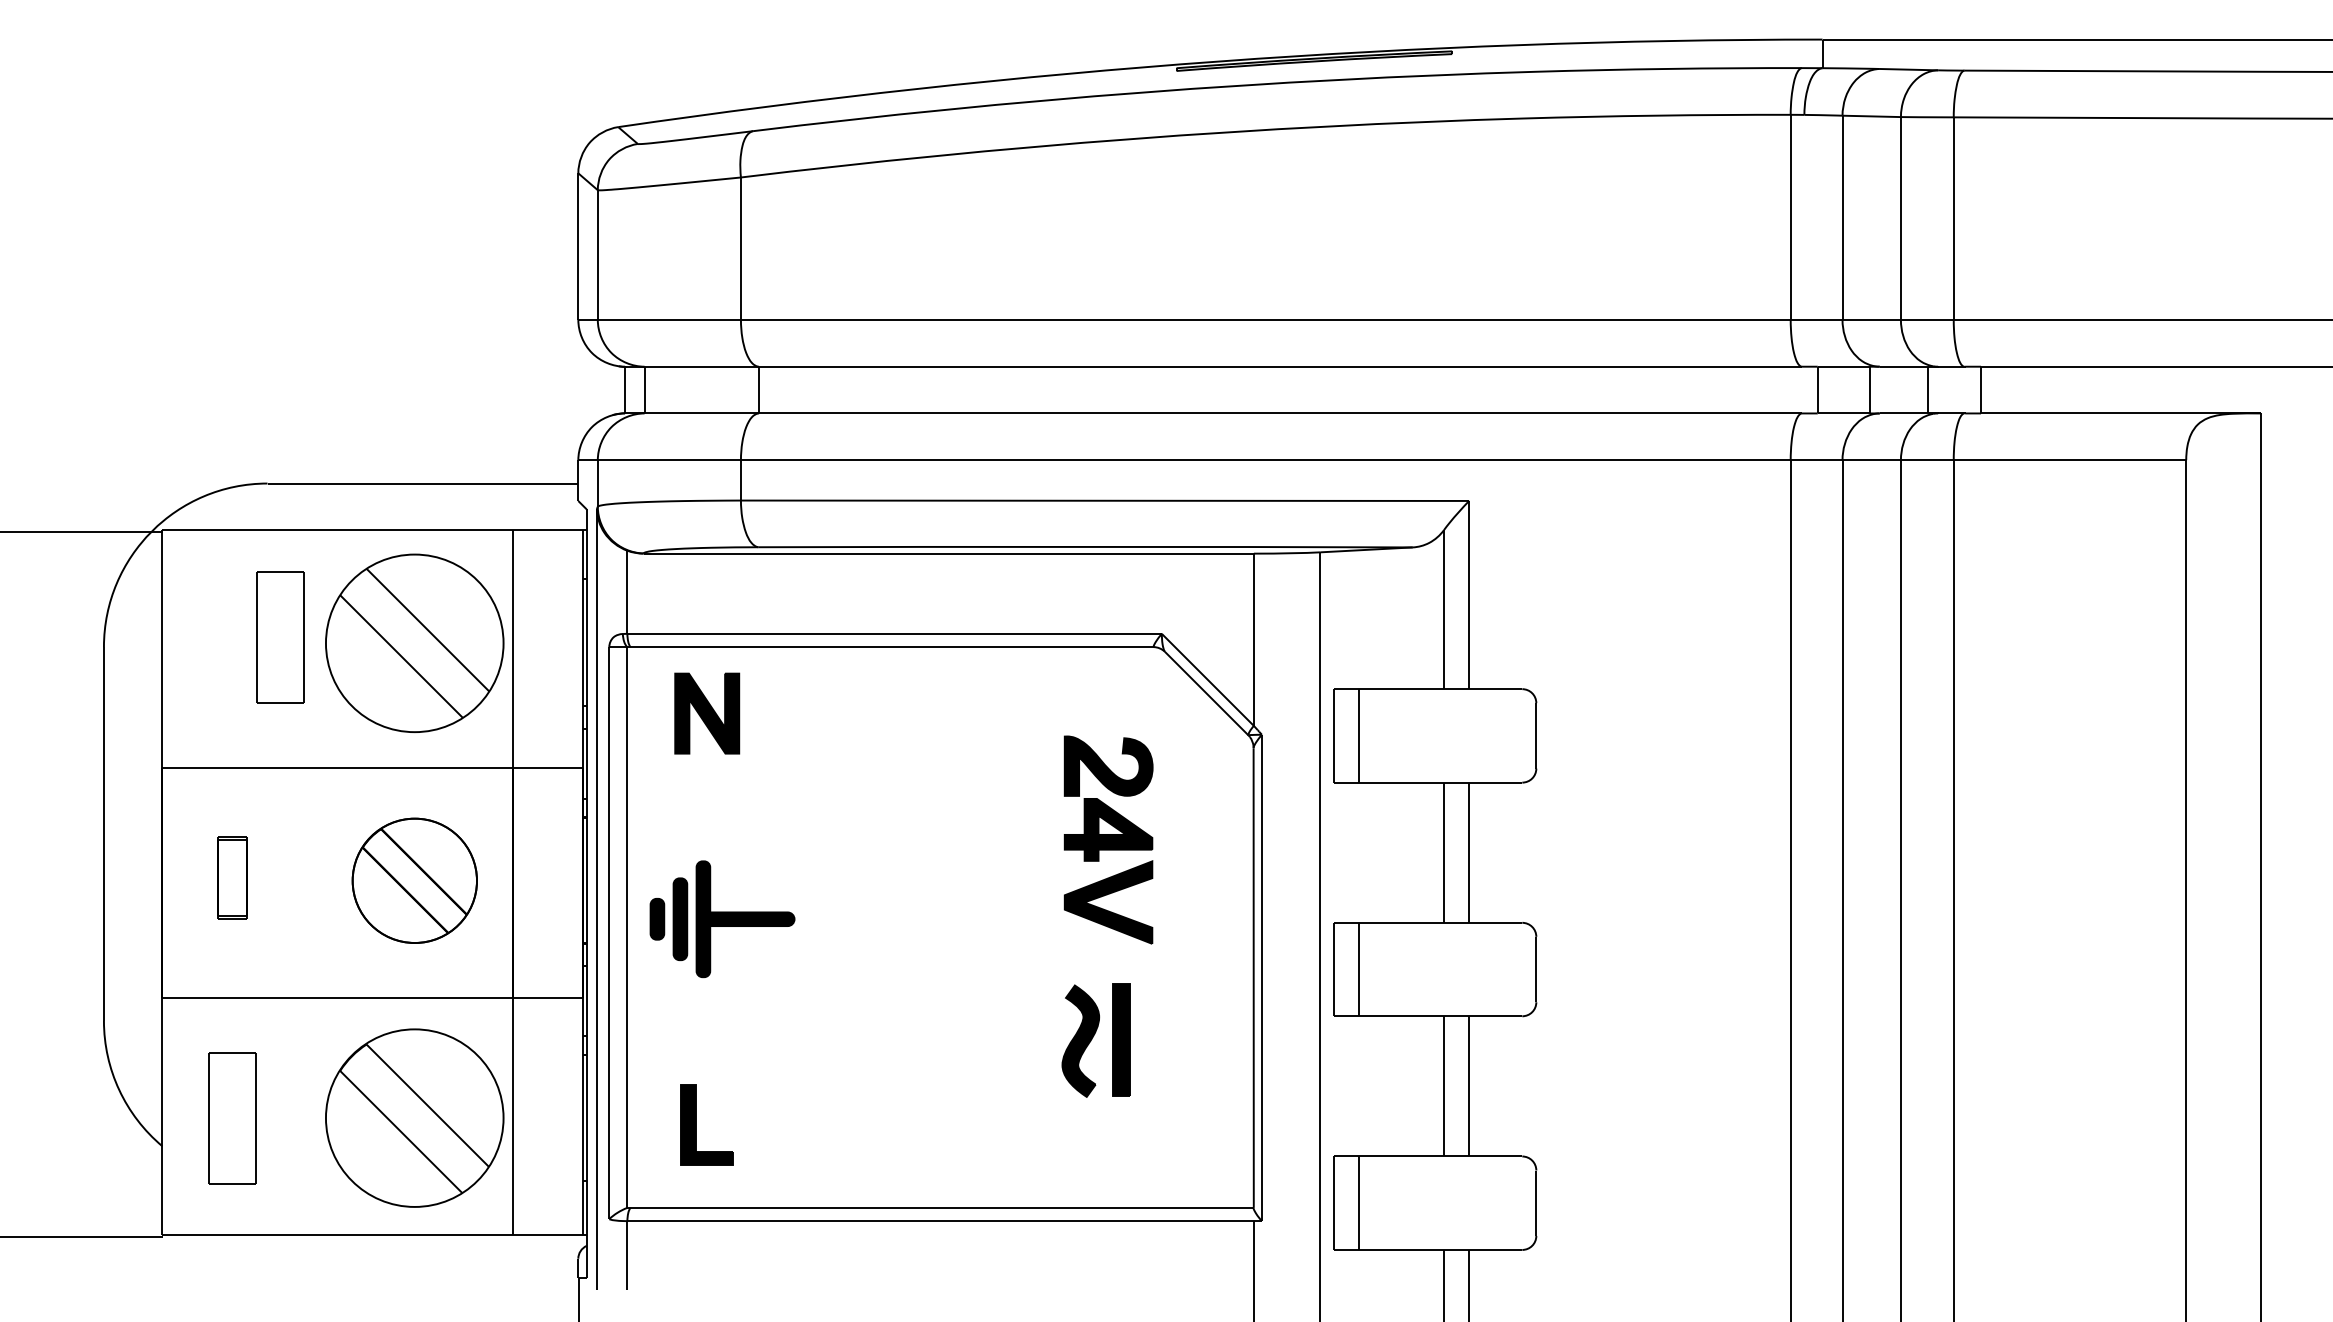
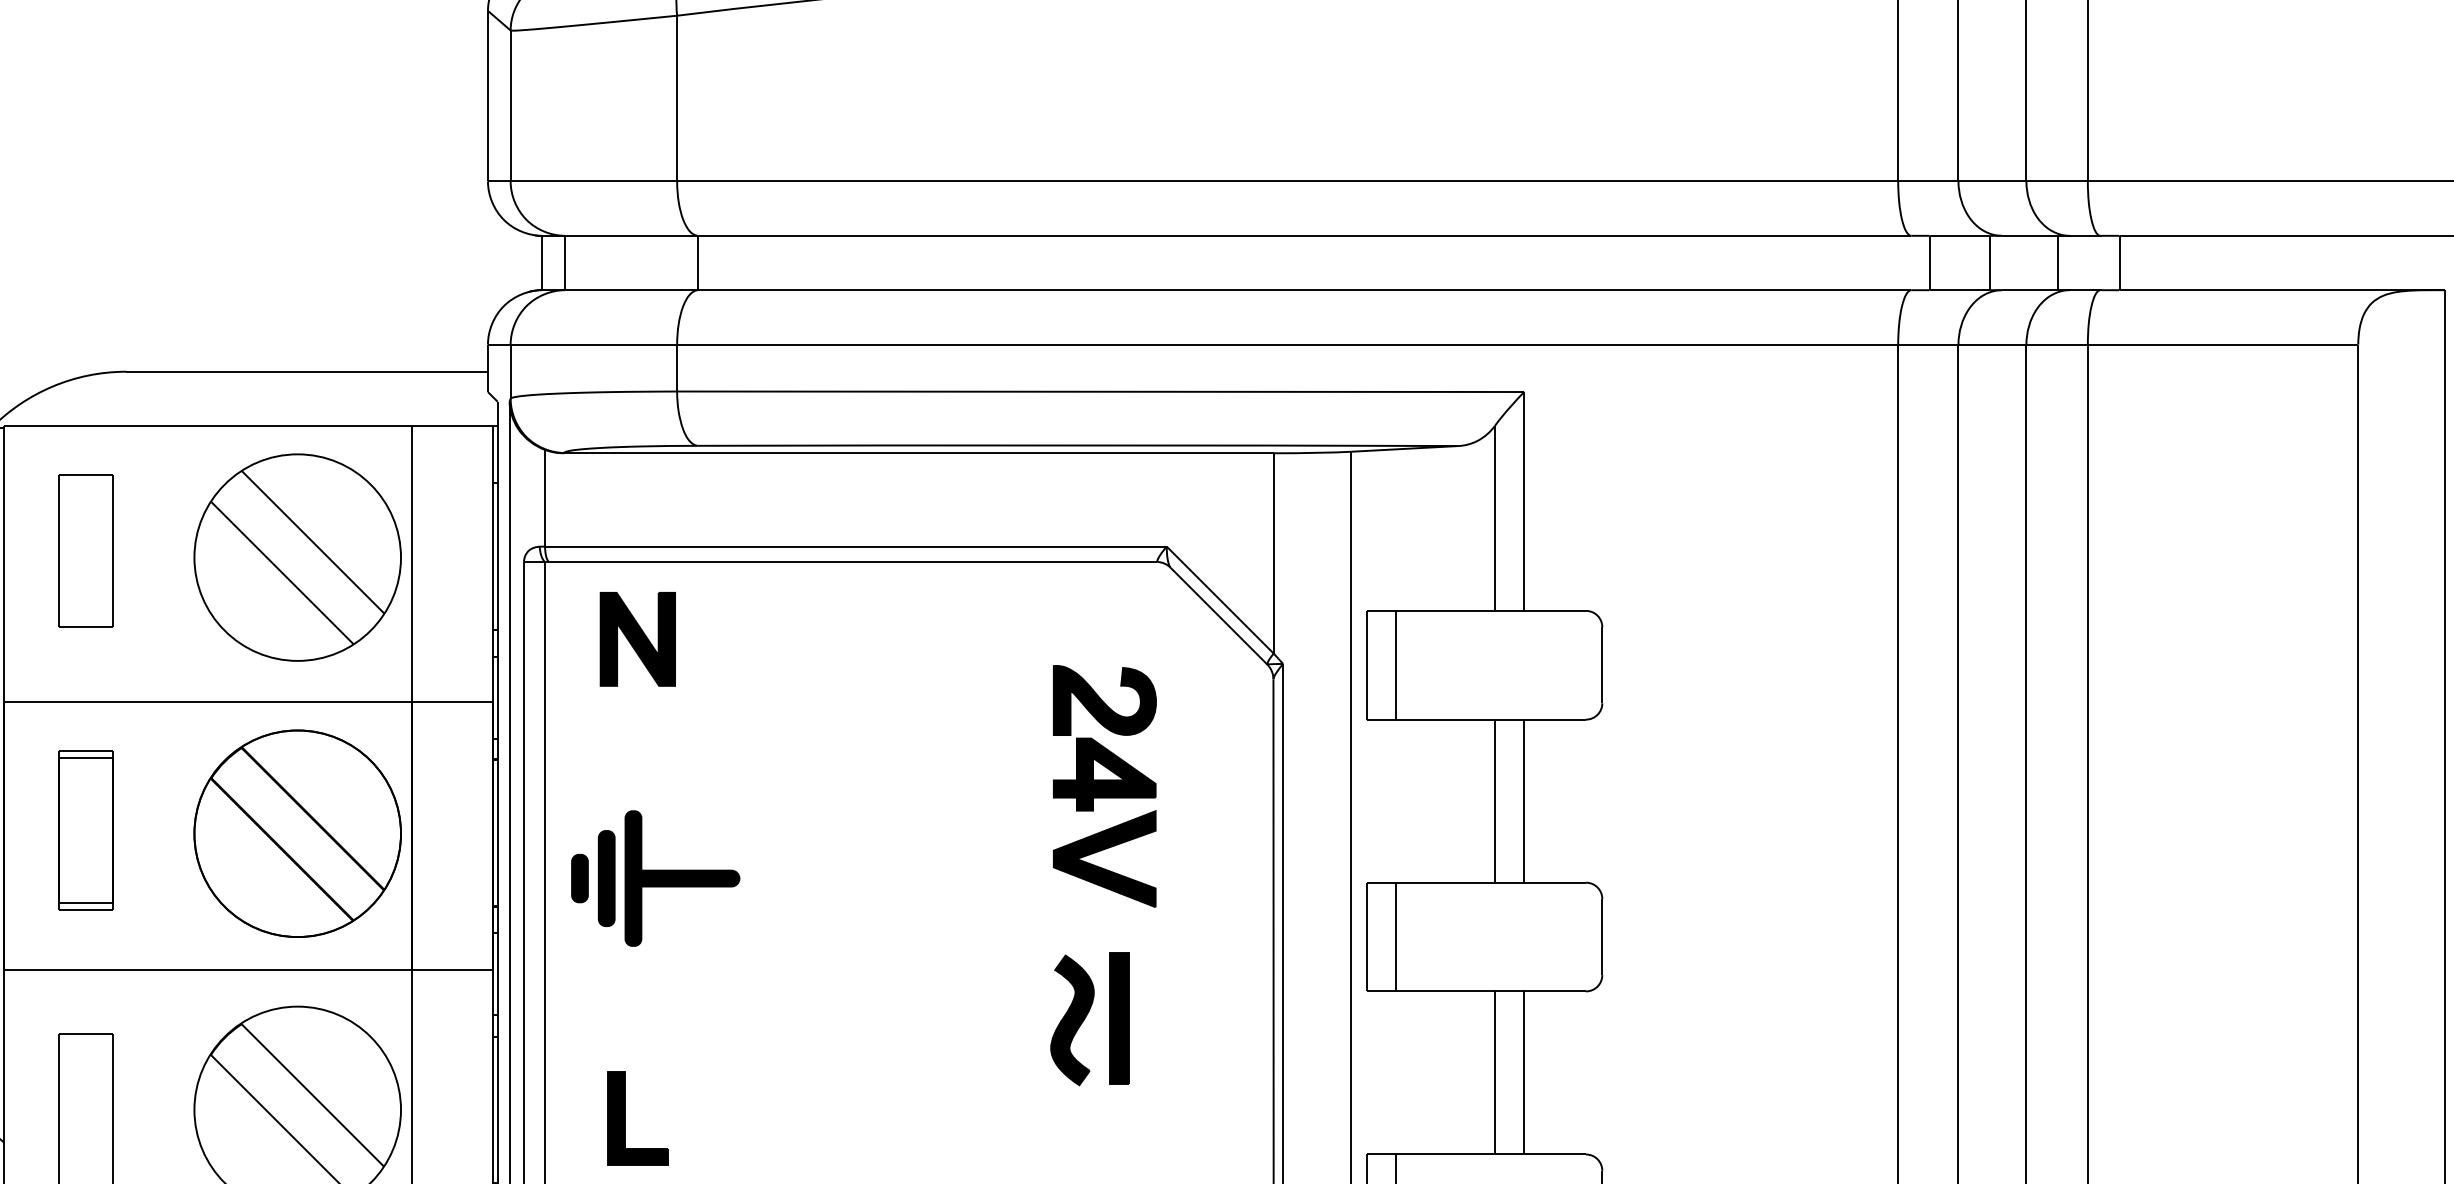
part: (280, 637) -> (85, 550), moved
part: (232, 877) -> (85, 829), size x1.67
part: (414, 880) -> (297, 833), size x1.43

